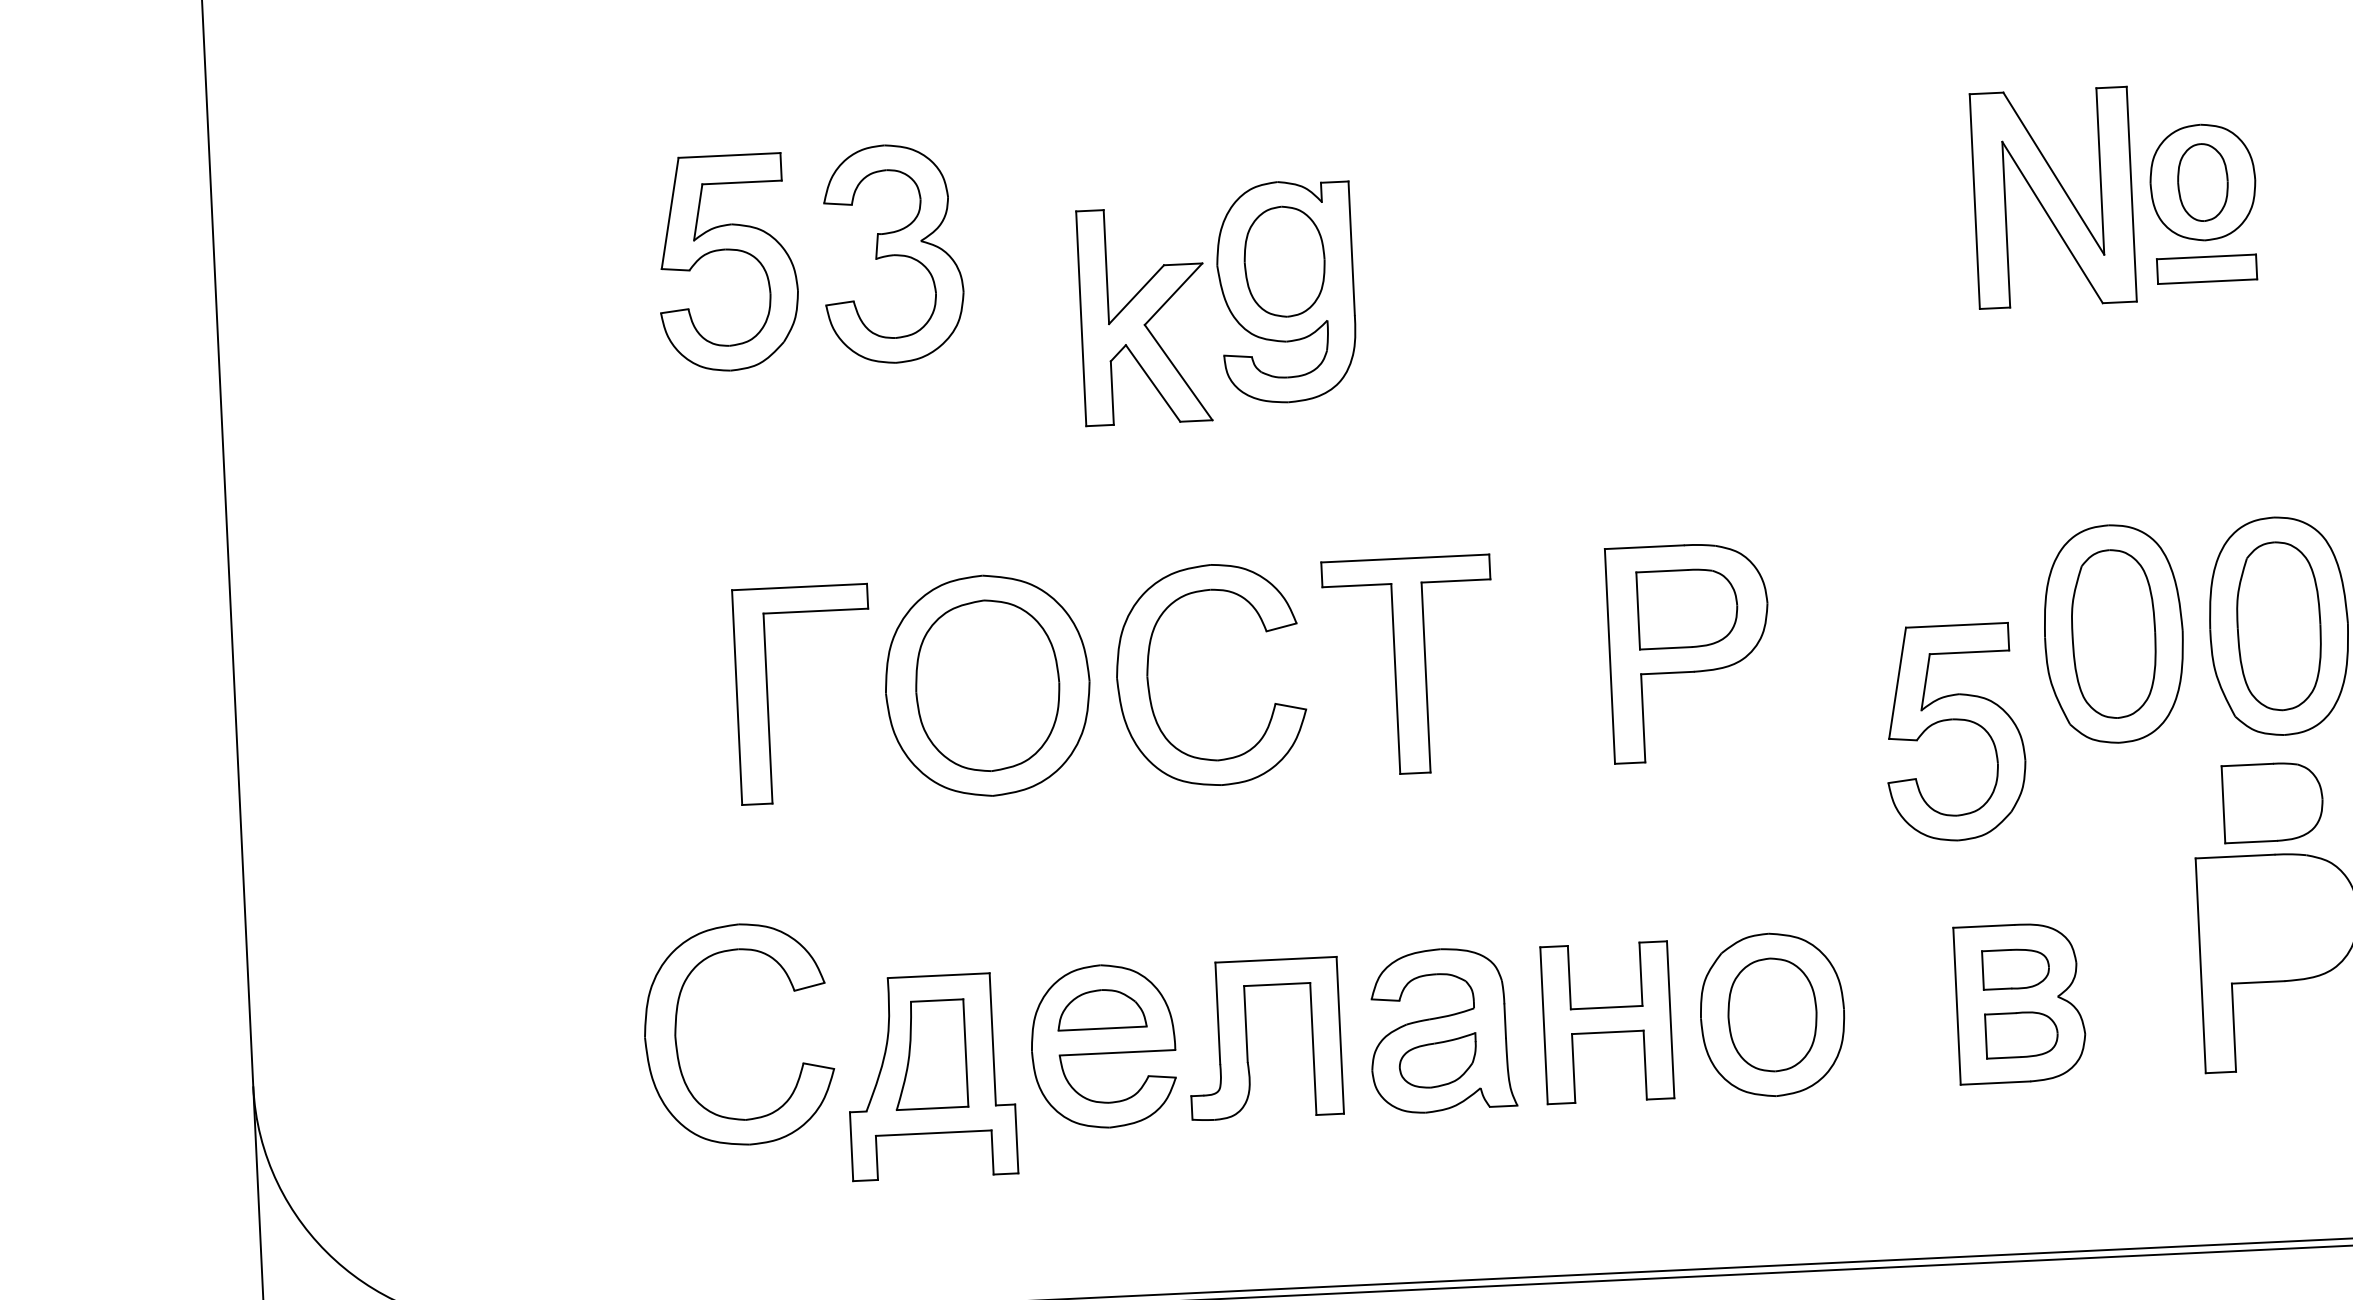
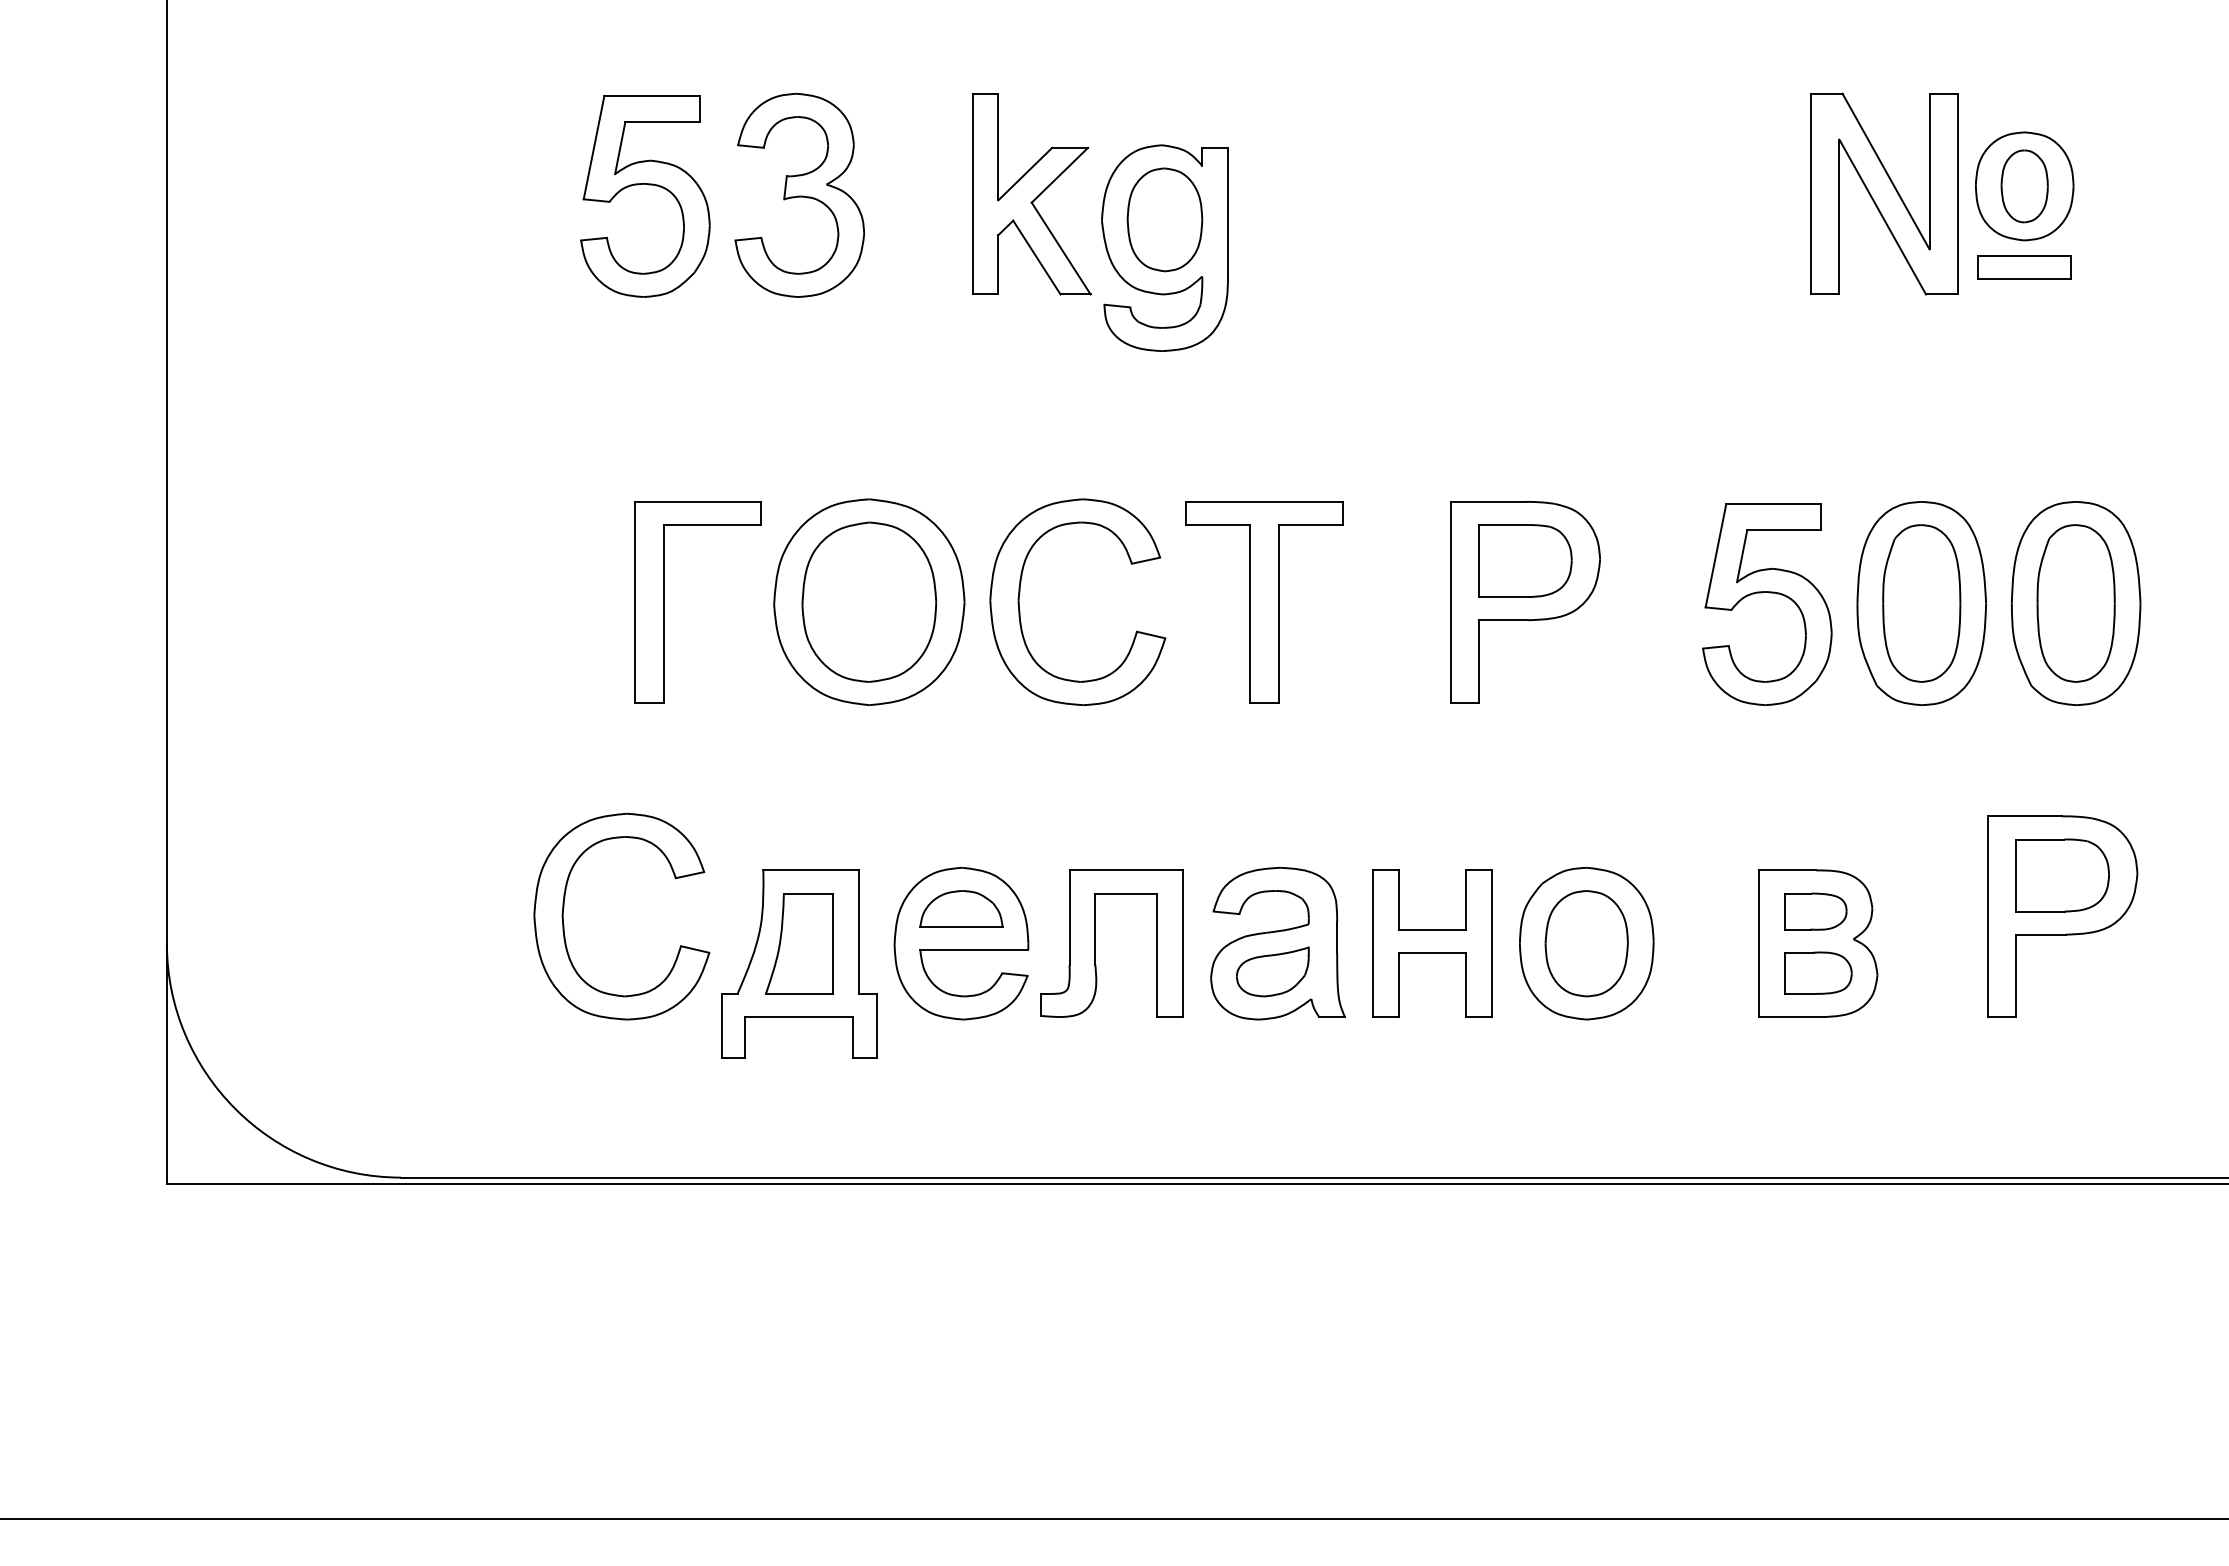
part: (1144, 316) -> (1031, 194), moved
part: (1956, 720) -> (1769, 593), moved
part: (2272, 802) -> (2062, 875), moved

